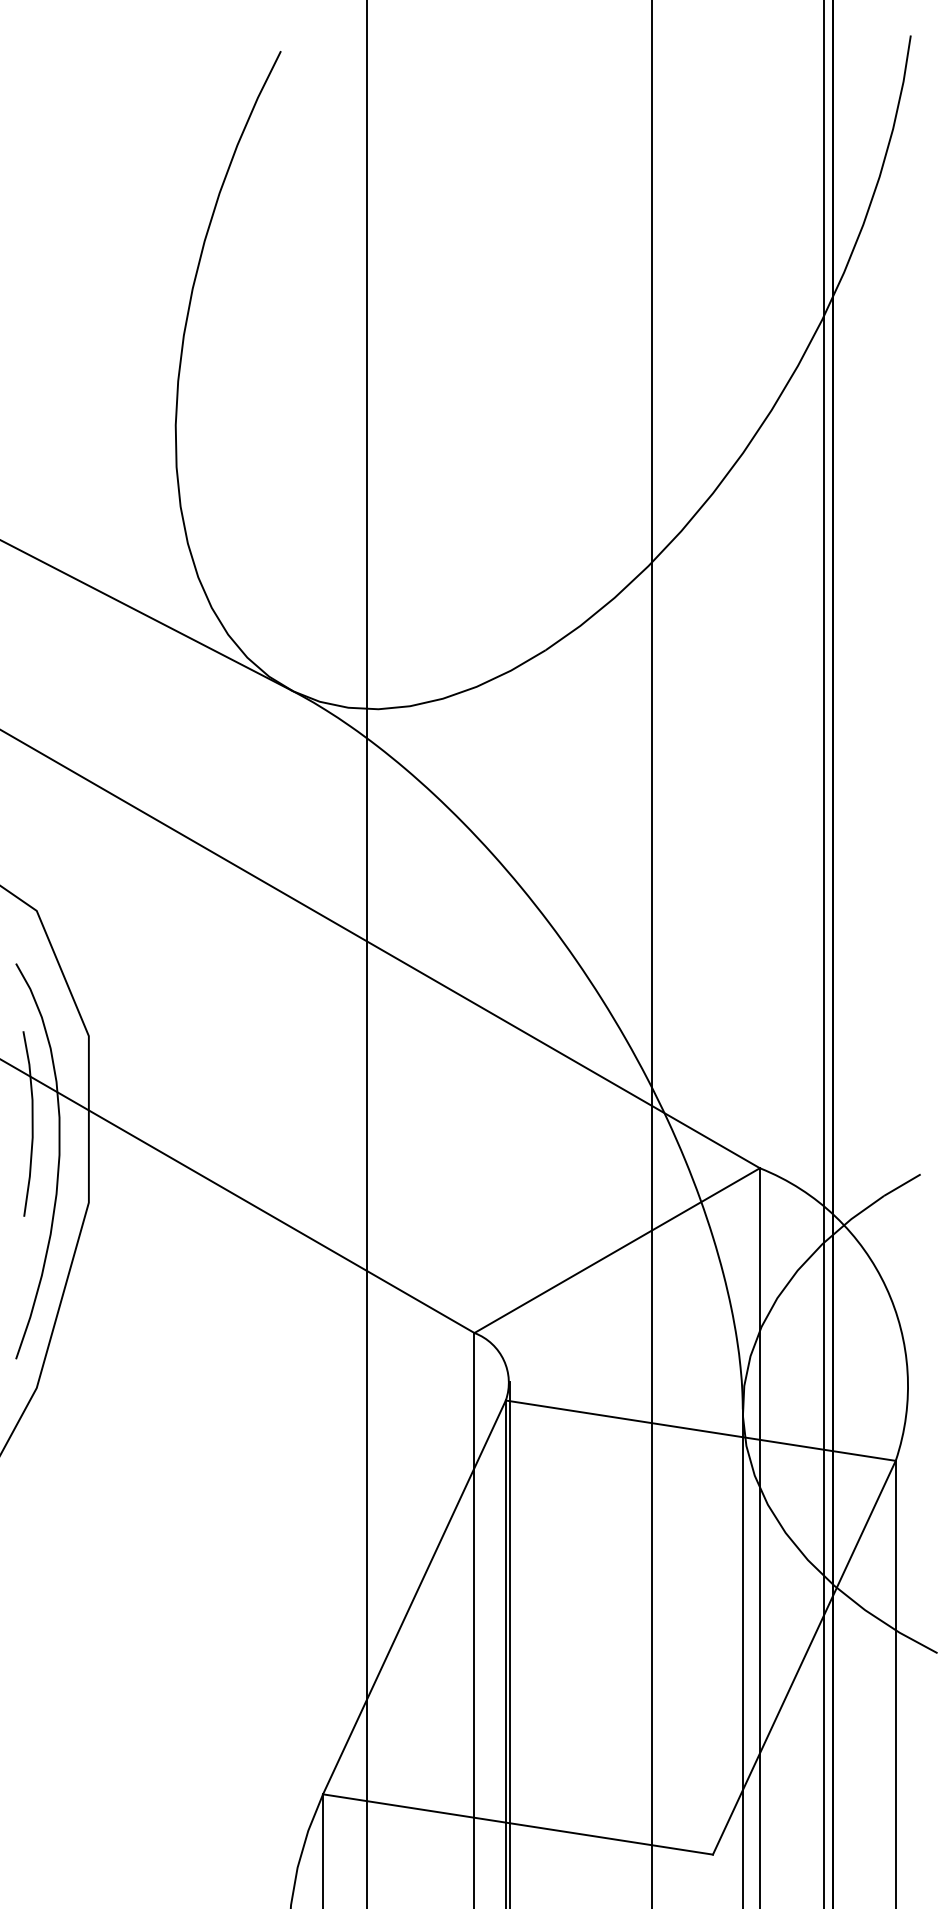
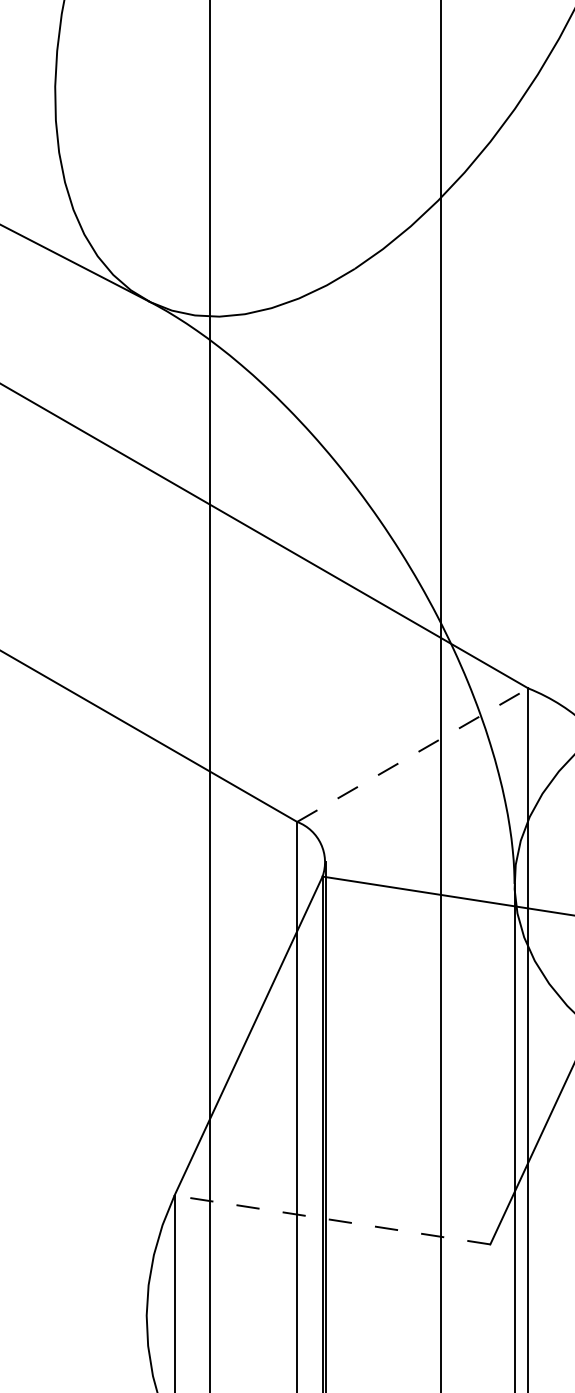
line: (617, 1250) -> (413, 755), solid -> dashed
line: (517, 1824) -> (332, 1220), solid -> dashed

